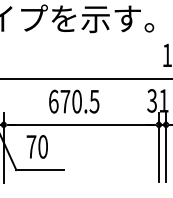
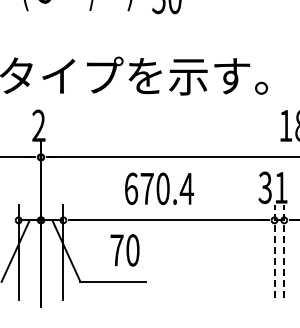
text: (94, 102) -> (186, 189), 670.5 -> 670.4
text: (36, 146) -> (124, 250), moved
line: (158, 147) -> (274, 251), solid -> dashed
line: (166, 147) -> (284, 251), solid -> dashed

